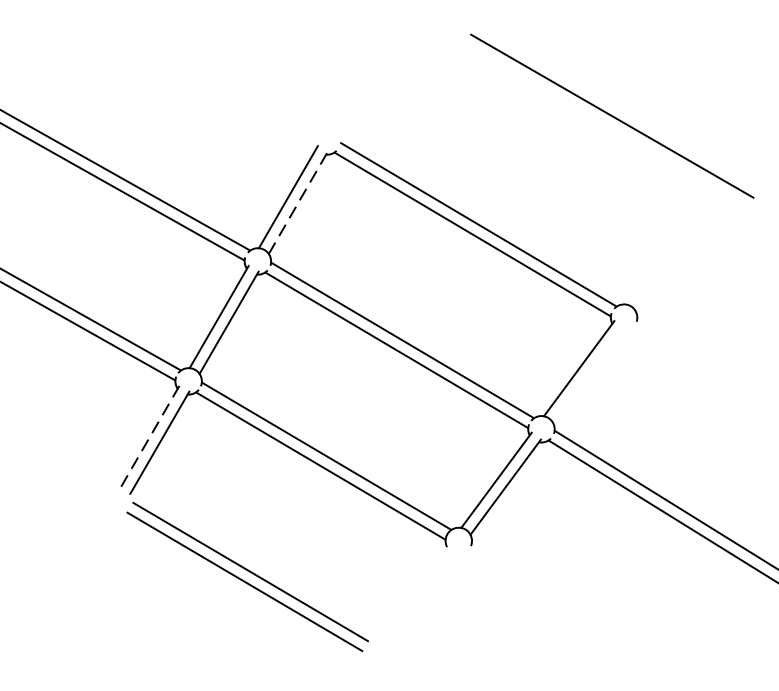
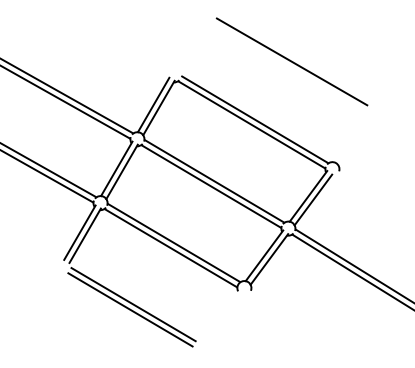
line: (611, 115) -> (291, 61), moved
line: (299, 201) -> (159, 107), dashed -> solid
line: (588, 374) -> (313, 199), added
line: (149, 438) -> (79, 233), dashed -> solid

